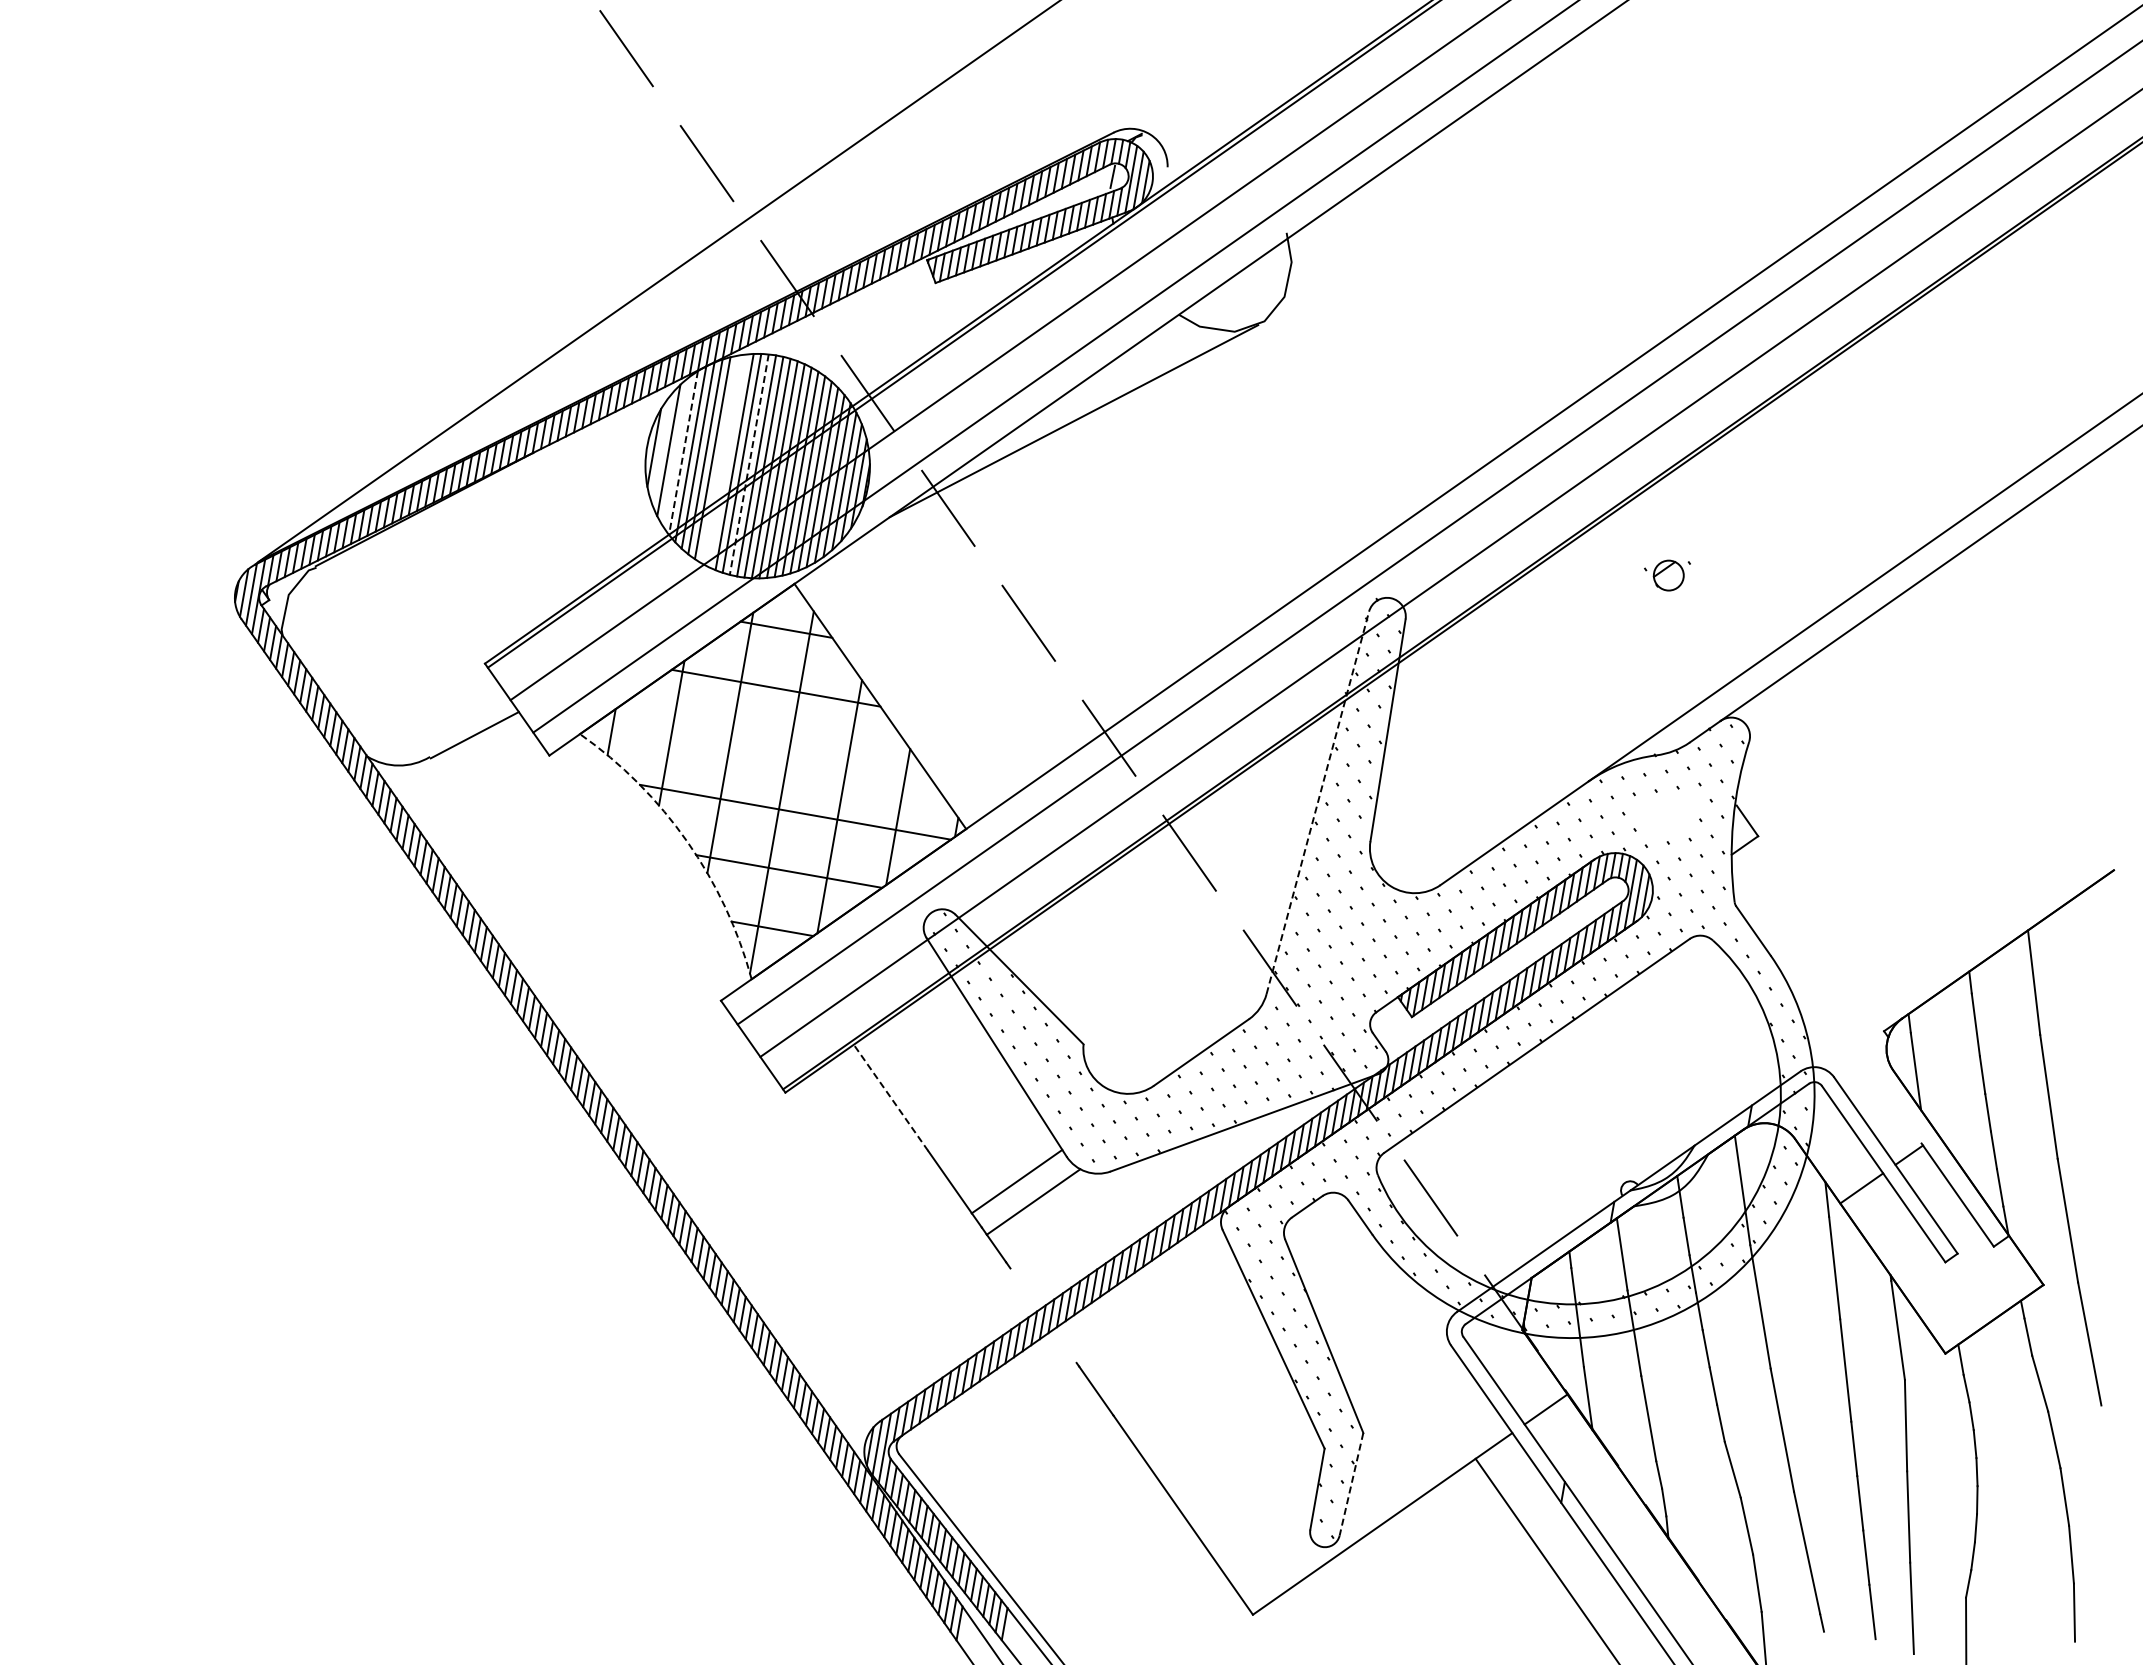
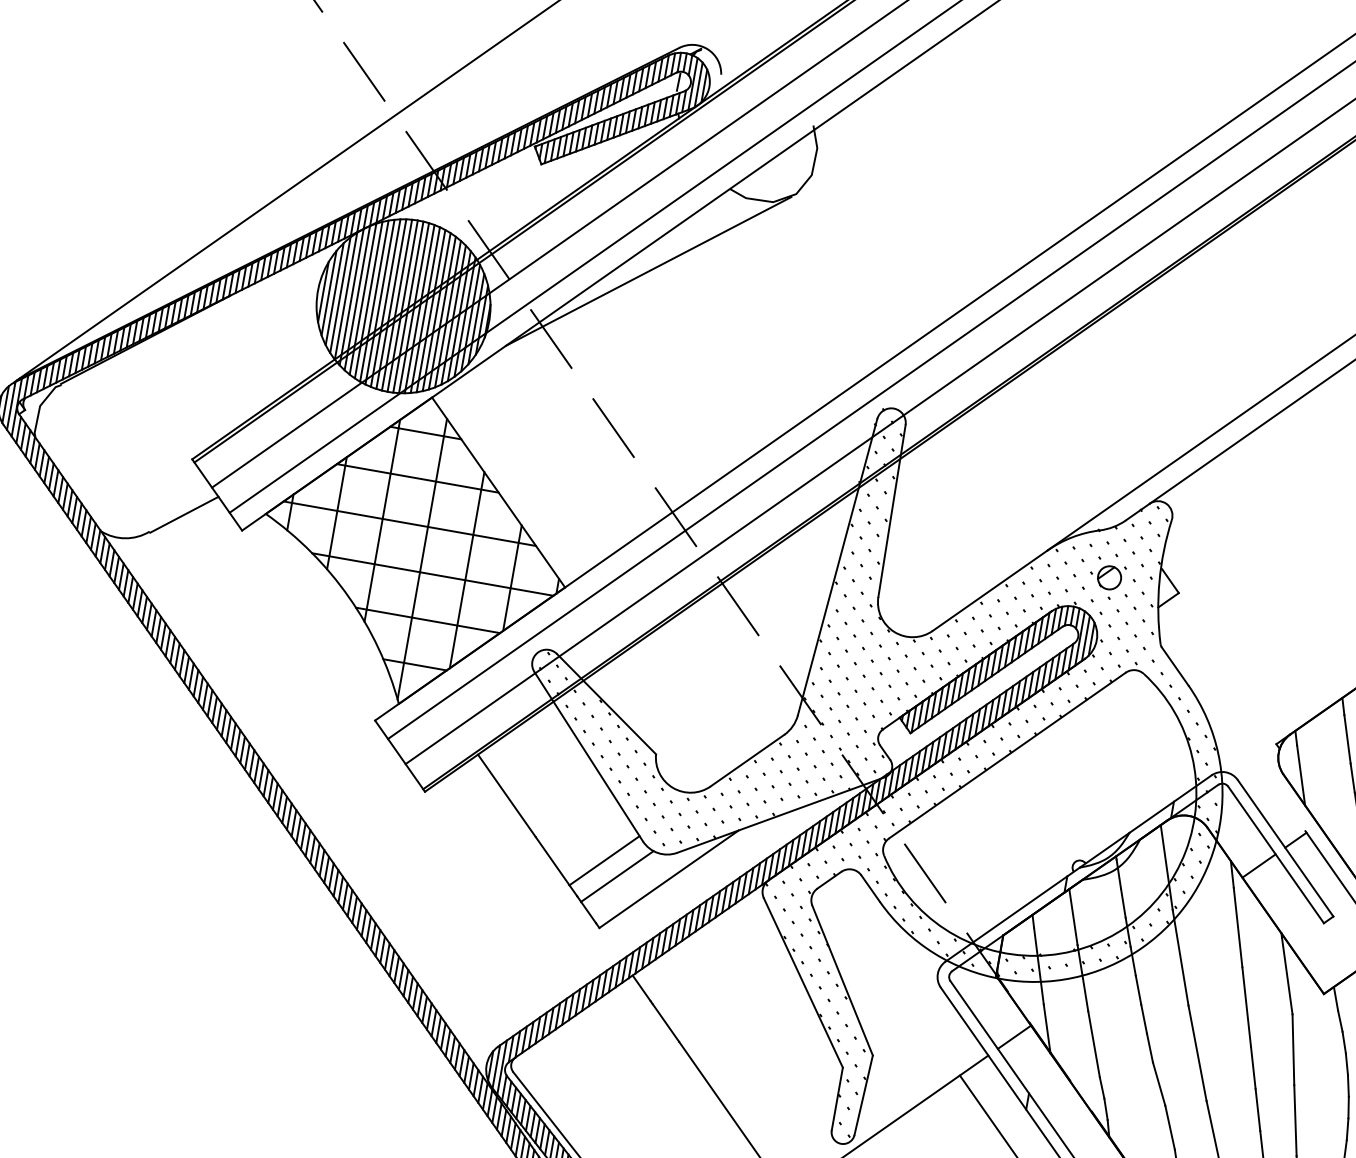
line: (661, 448) -> (329, 292), added
line: (676, 451) -> (340, 294), added
line: (683, 453) -> (346, 296), dashed -> solid
line: (719, 459) -> (373, 301), added
line: (727, 460) -> (380, 301), added
line: (749, 464) -> (397, 305), dashed -> solid
part: (1667, 575) -> (1108, 577), moved
line: (765, 746) -> (409, 523), added
line: (1317, 802) -> (837, 566), dashed -> solid
arc: (687, 841) -> (349, 597), dashed -> solid
line: (891, 1097) -> (507, 795), dashed -> solid
line: (1100, 1205) -> (669, 879), added
line: (1064, 1345) -> (641, 987), added
line: (1351, 1484) -> (863, 1095), dashed -> solid

